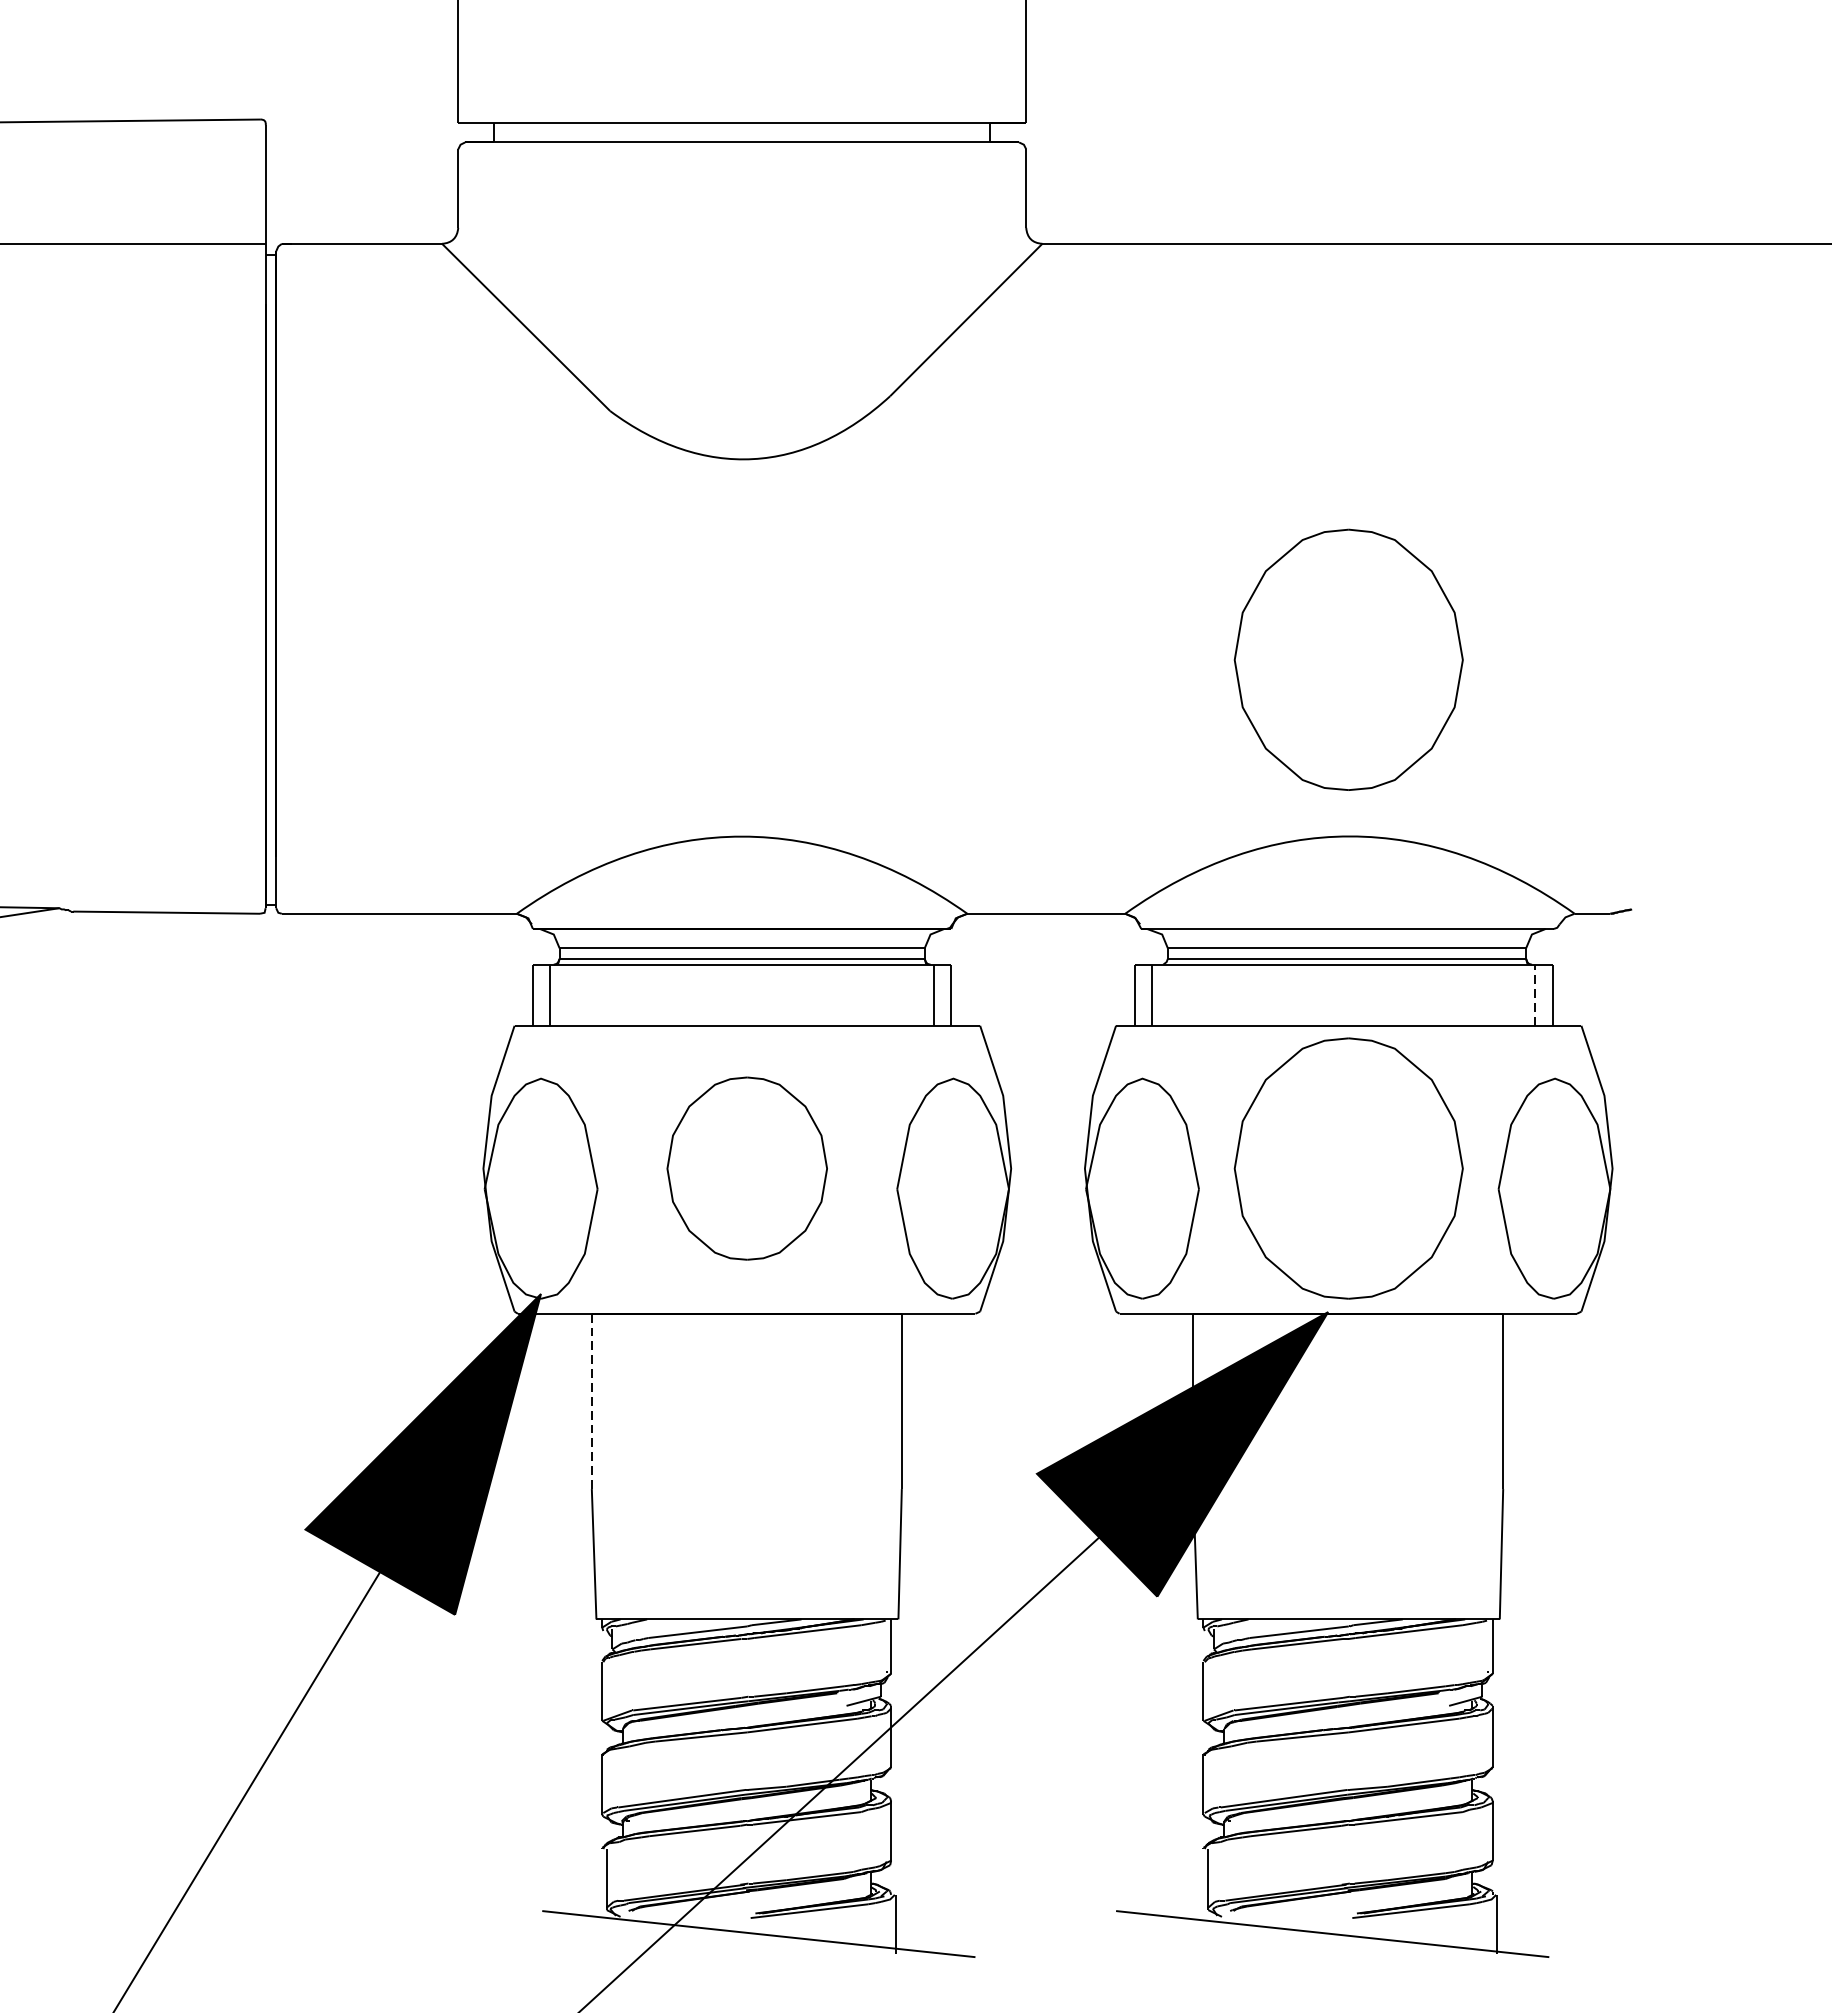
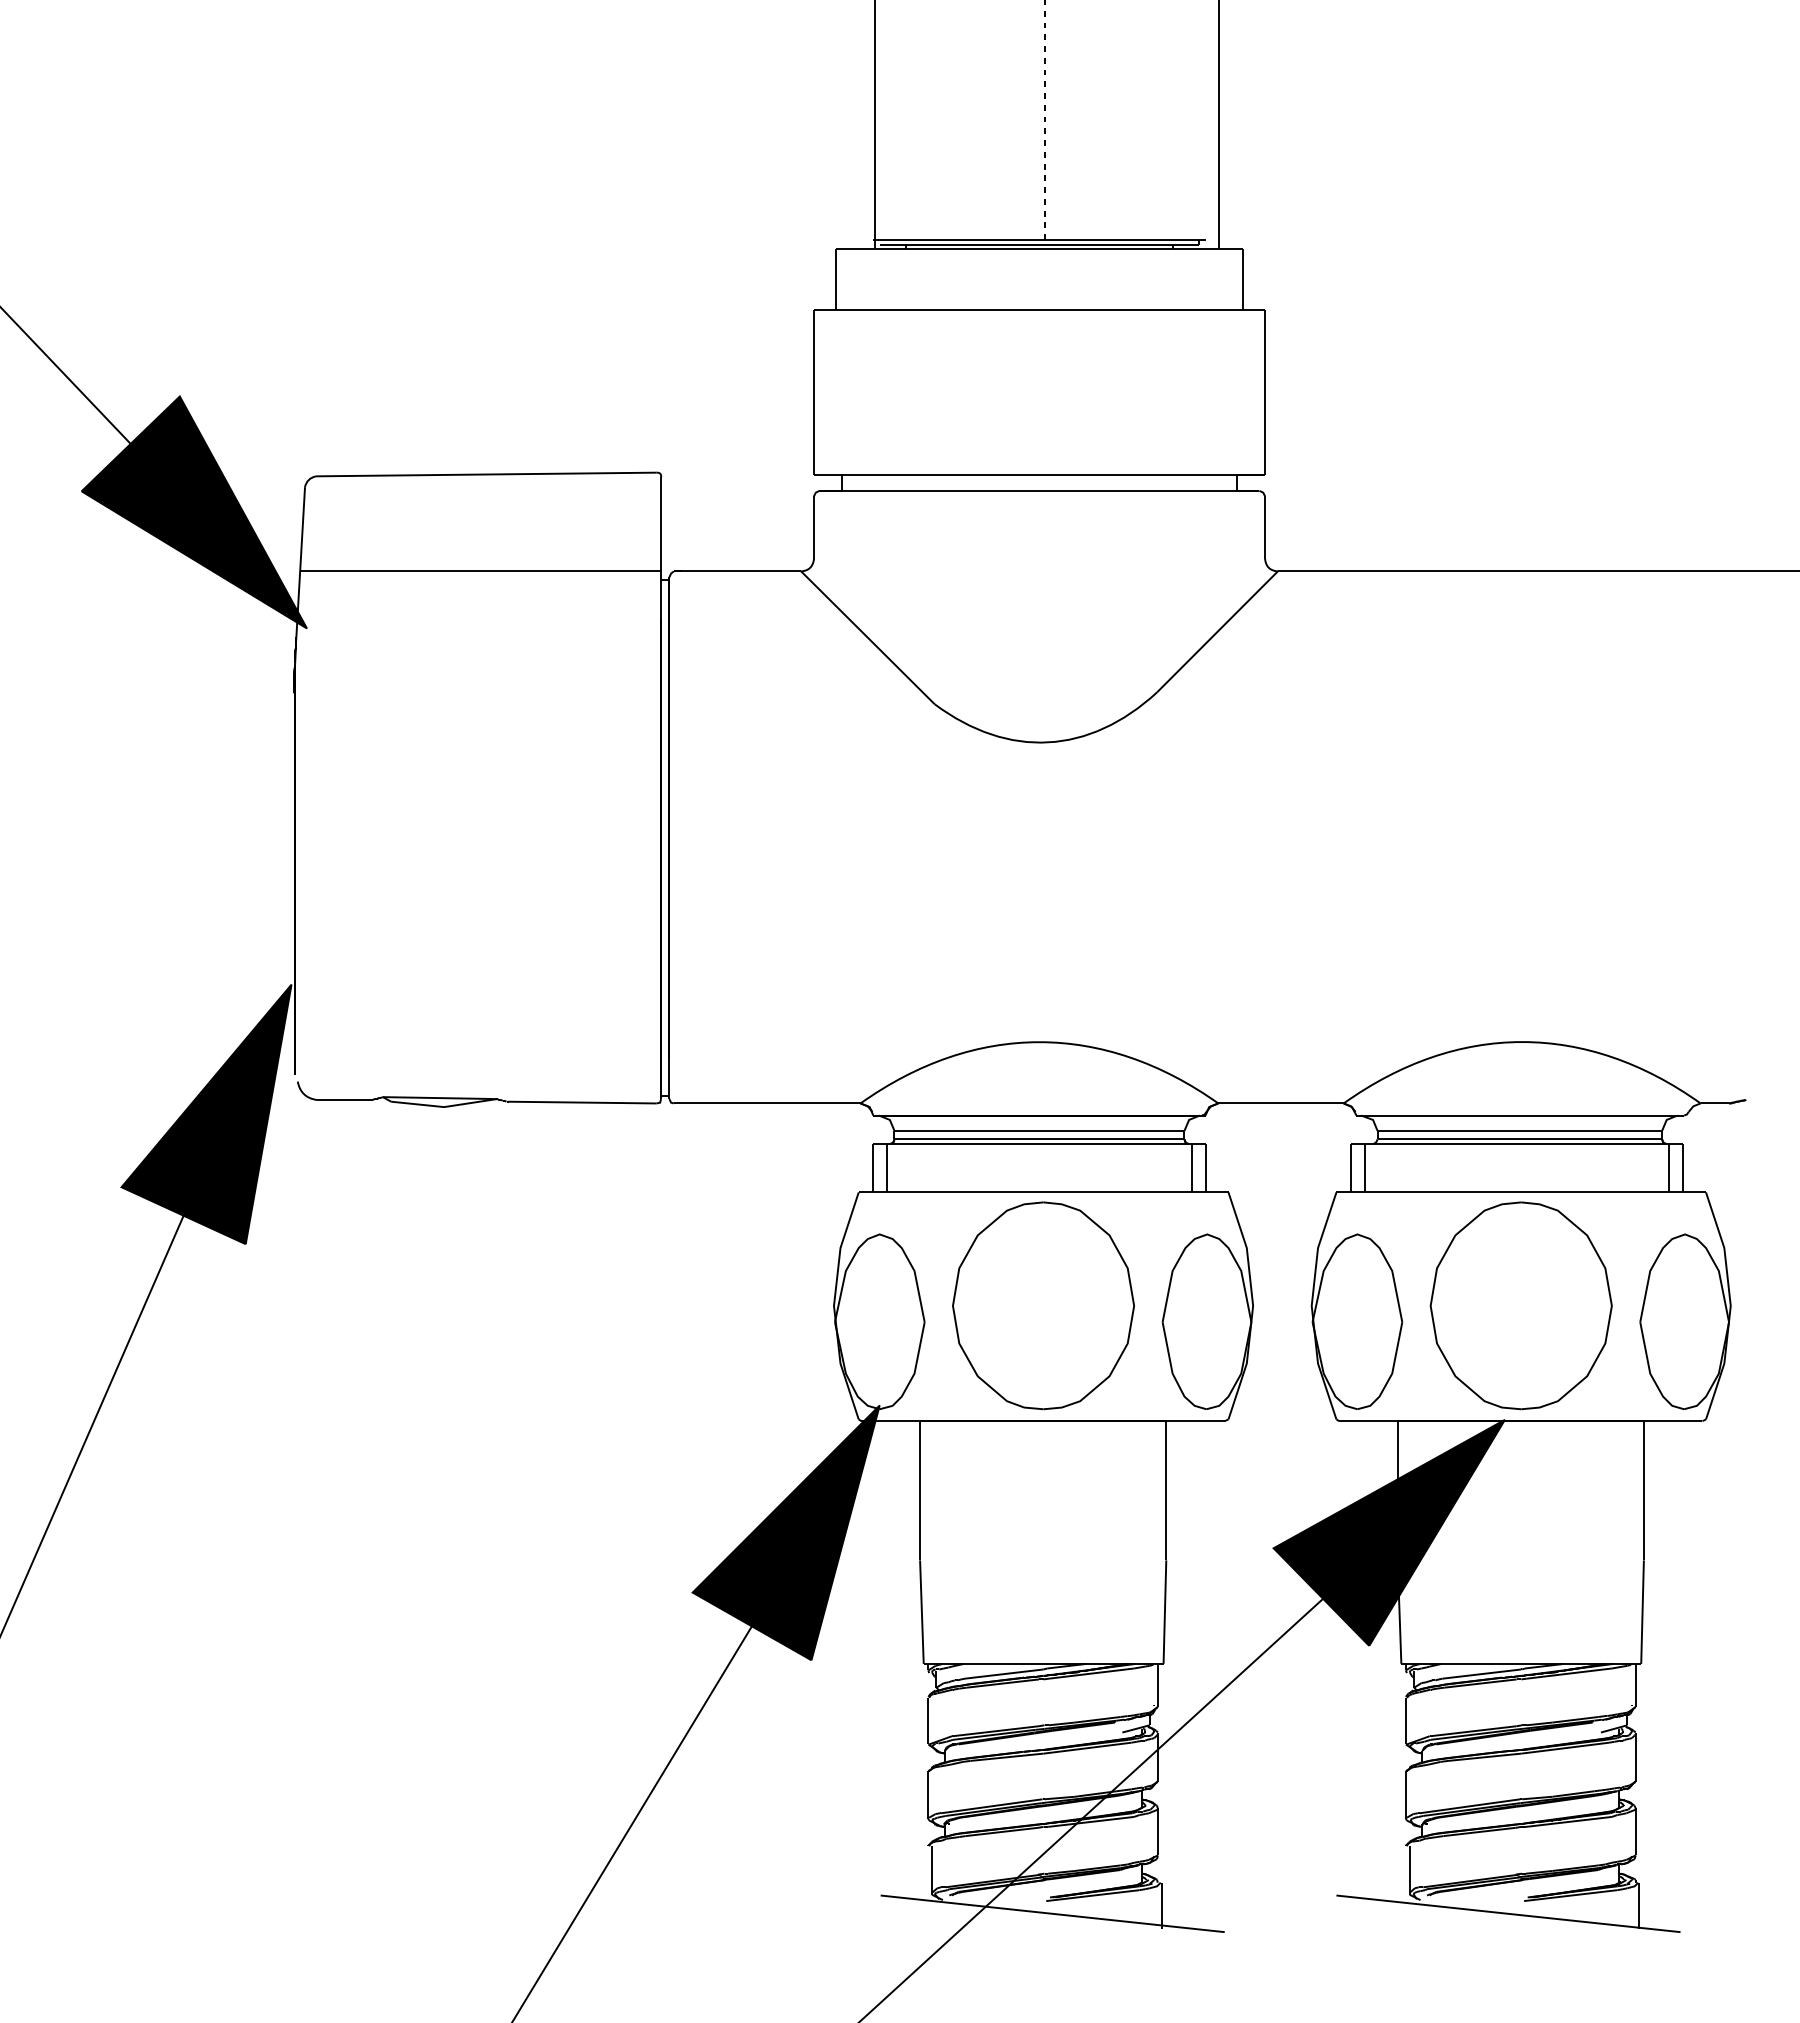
part: (1347, 659) -> (1520, 901), removed
line: (1535, 994) -> (1669, 1167), dashed -> solid
part: (747, 1168) -> (1043, 1305), size x1.43
line: (592, 1401) -> (920, 1490), dashed -> solid

